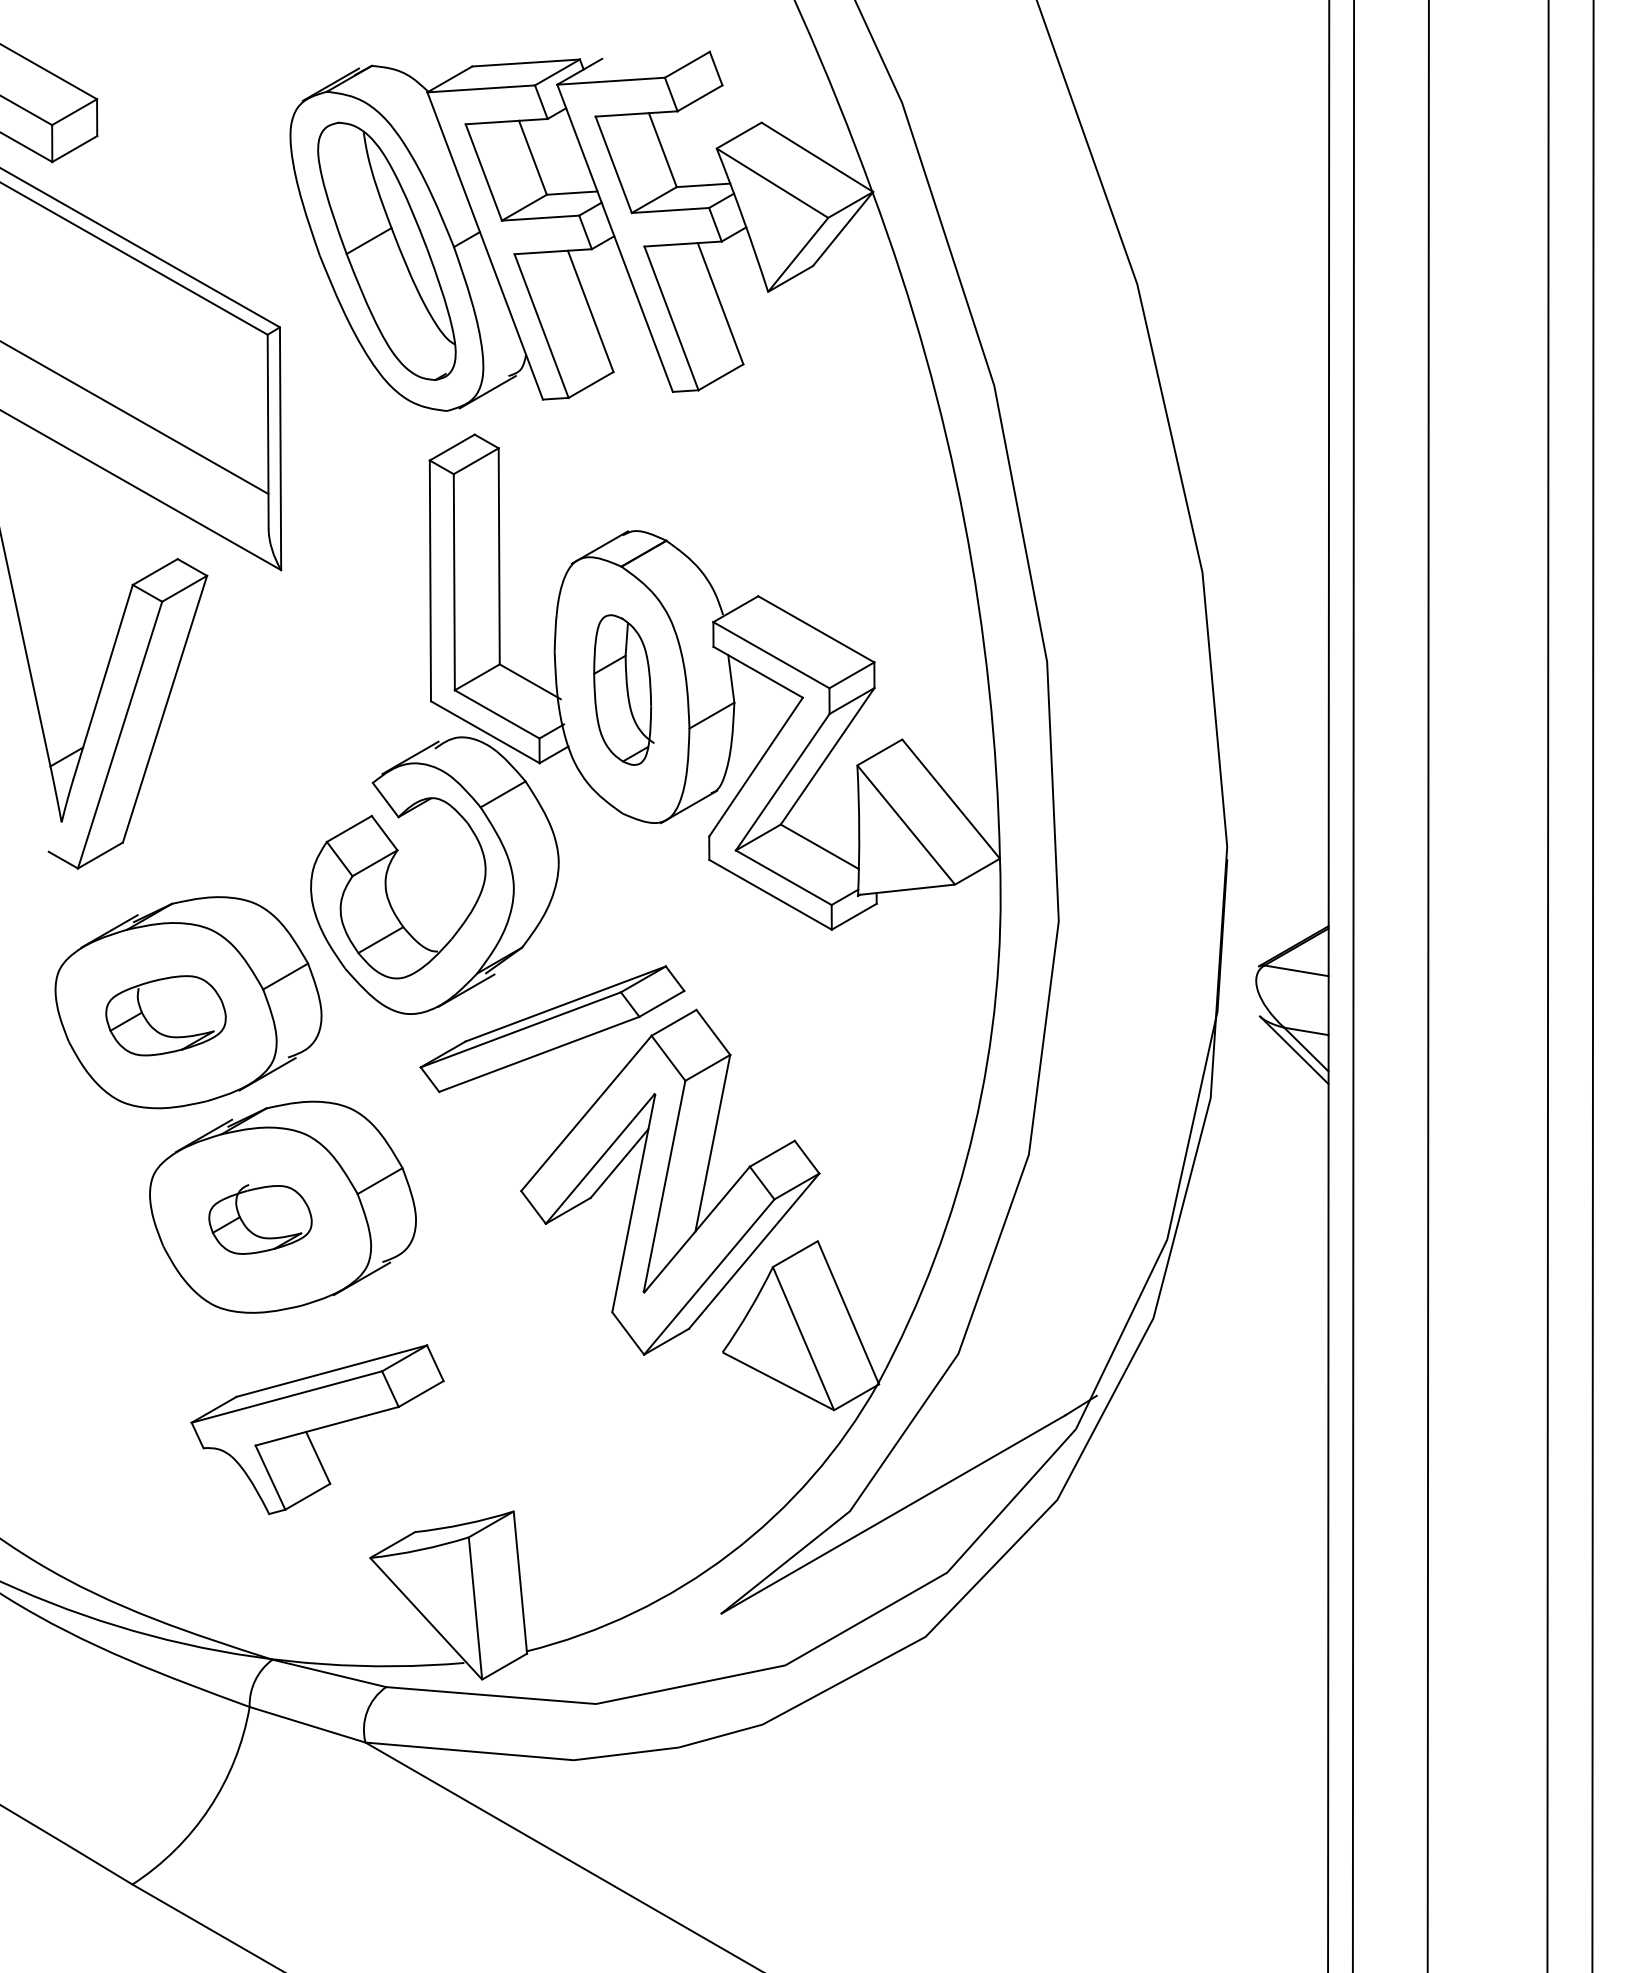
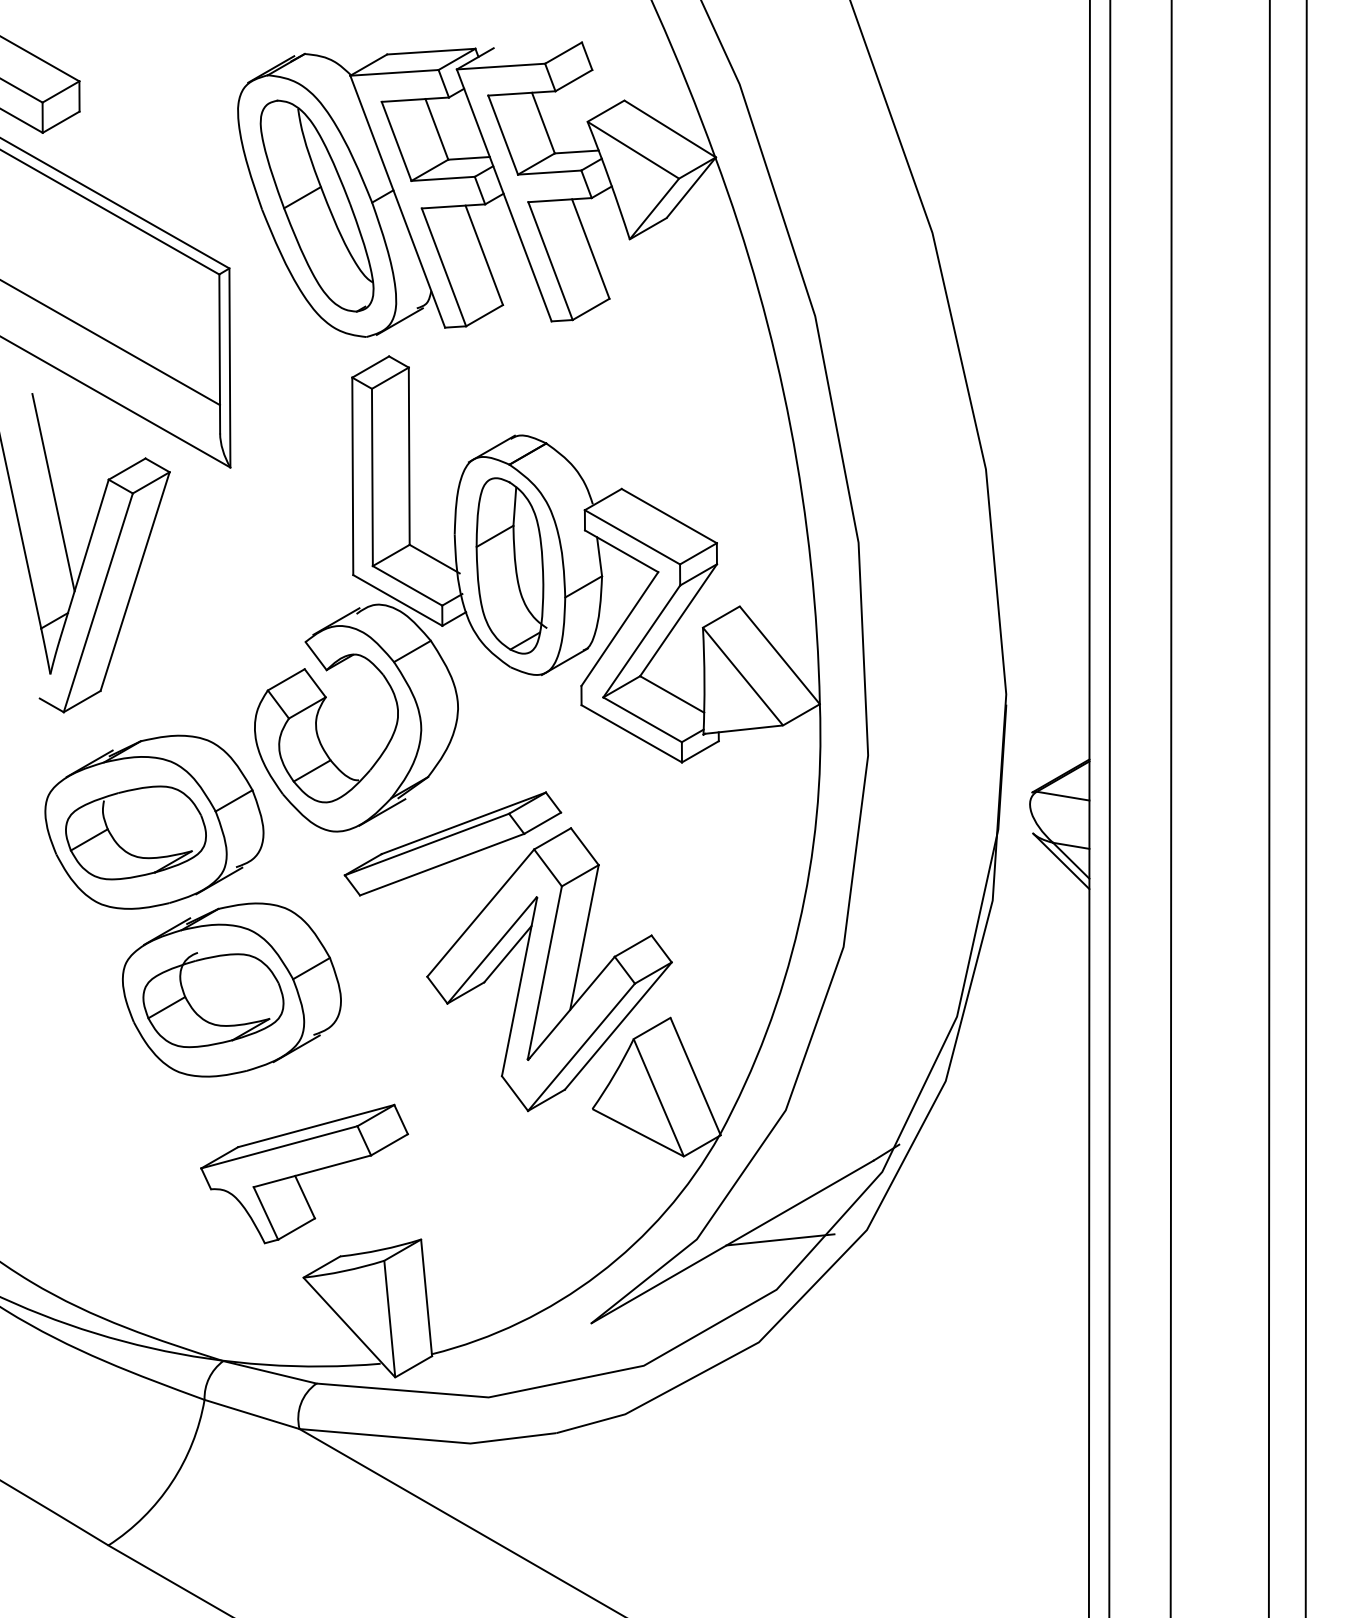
line: (65, 600) -> (53, 492), added
part: (623, 689) -> (511, 565), size x1.43
part: (165, 1015) -> (135, 832), size x1.43
part: (260, 1219) -> (213, 1000), size x1.67
part: (317, 1429) -> (304, 1173), moved
line: (951, 1511) -> (780, 1239), added

